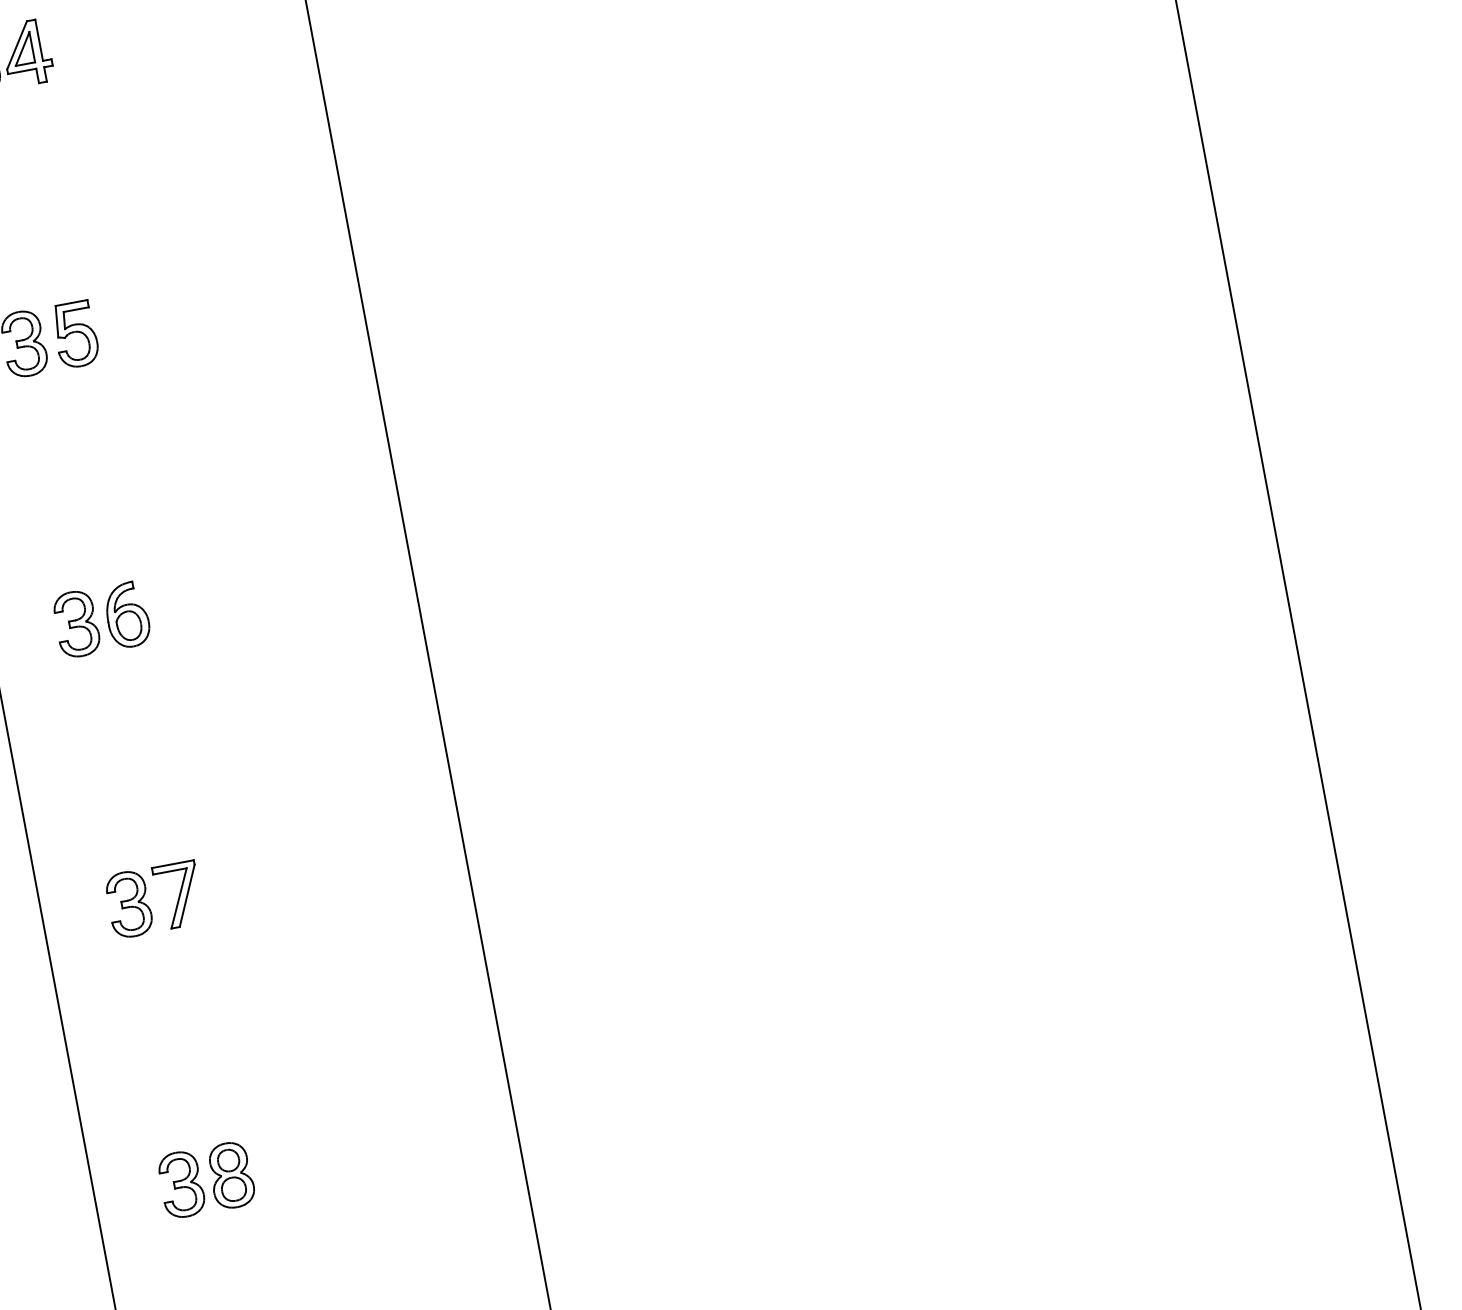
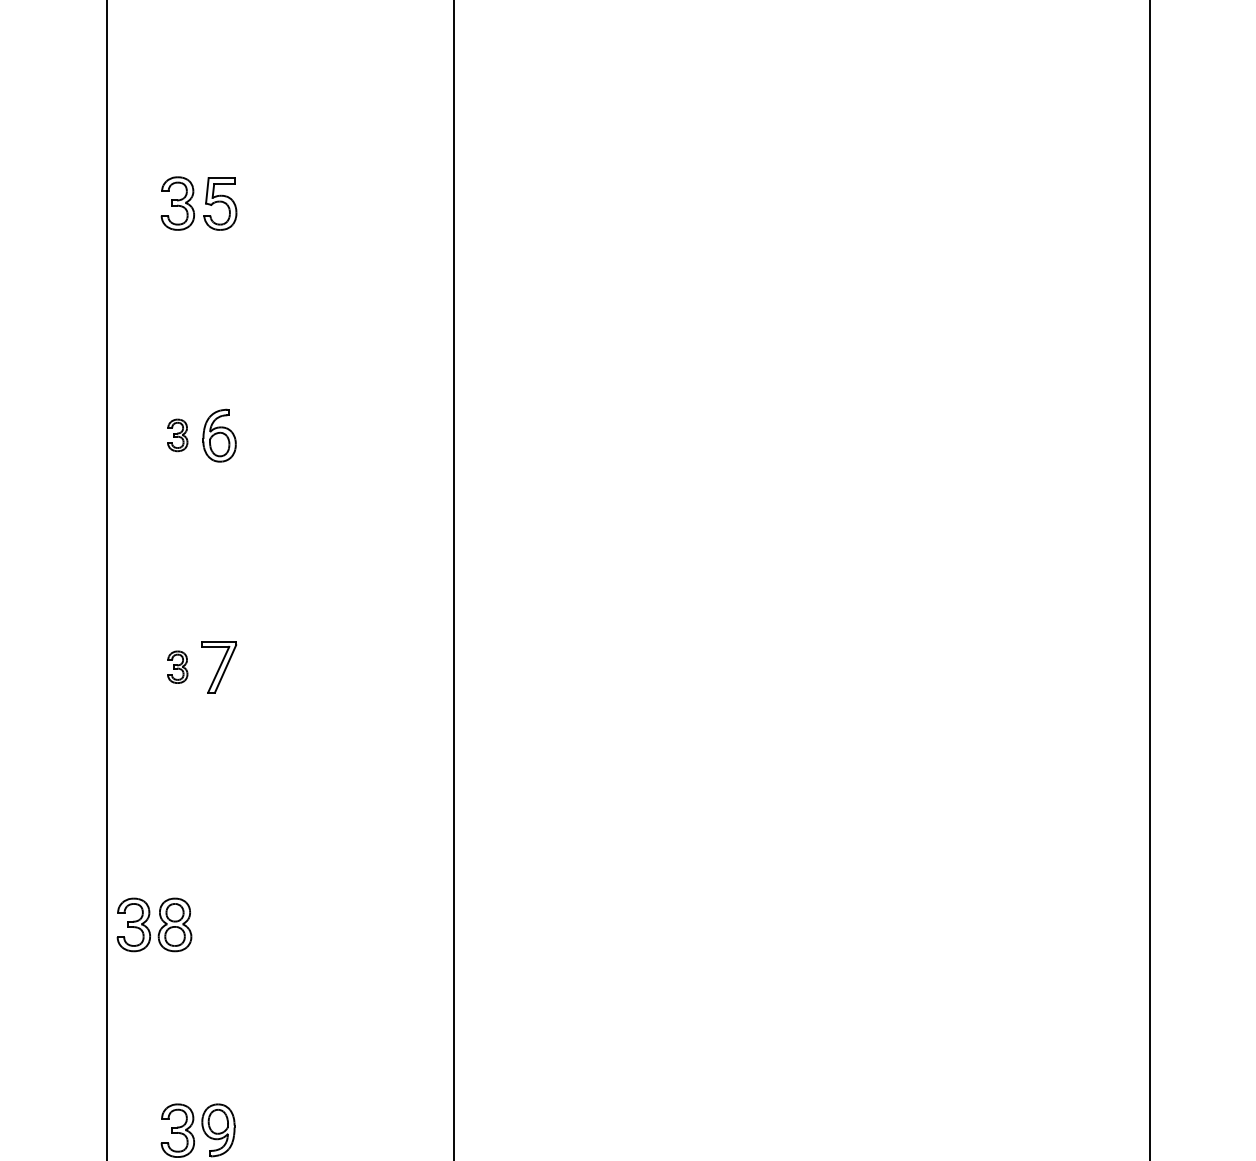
part: (76, 624) -> (177, 435), size x0.6
part: (128, 904) -> (177, 667), size x0.6
part: (199, 1184) -> (148, 927), moved

